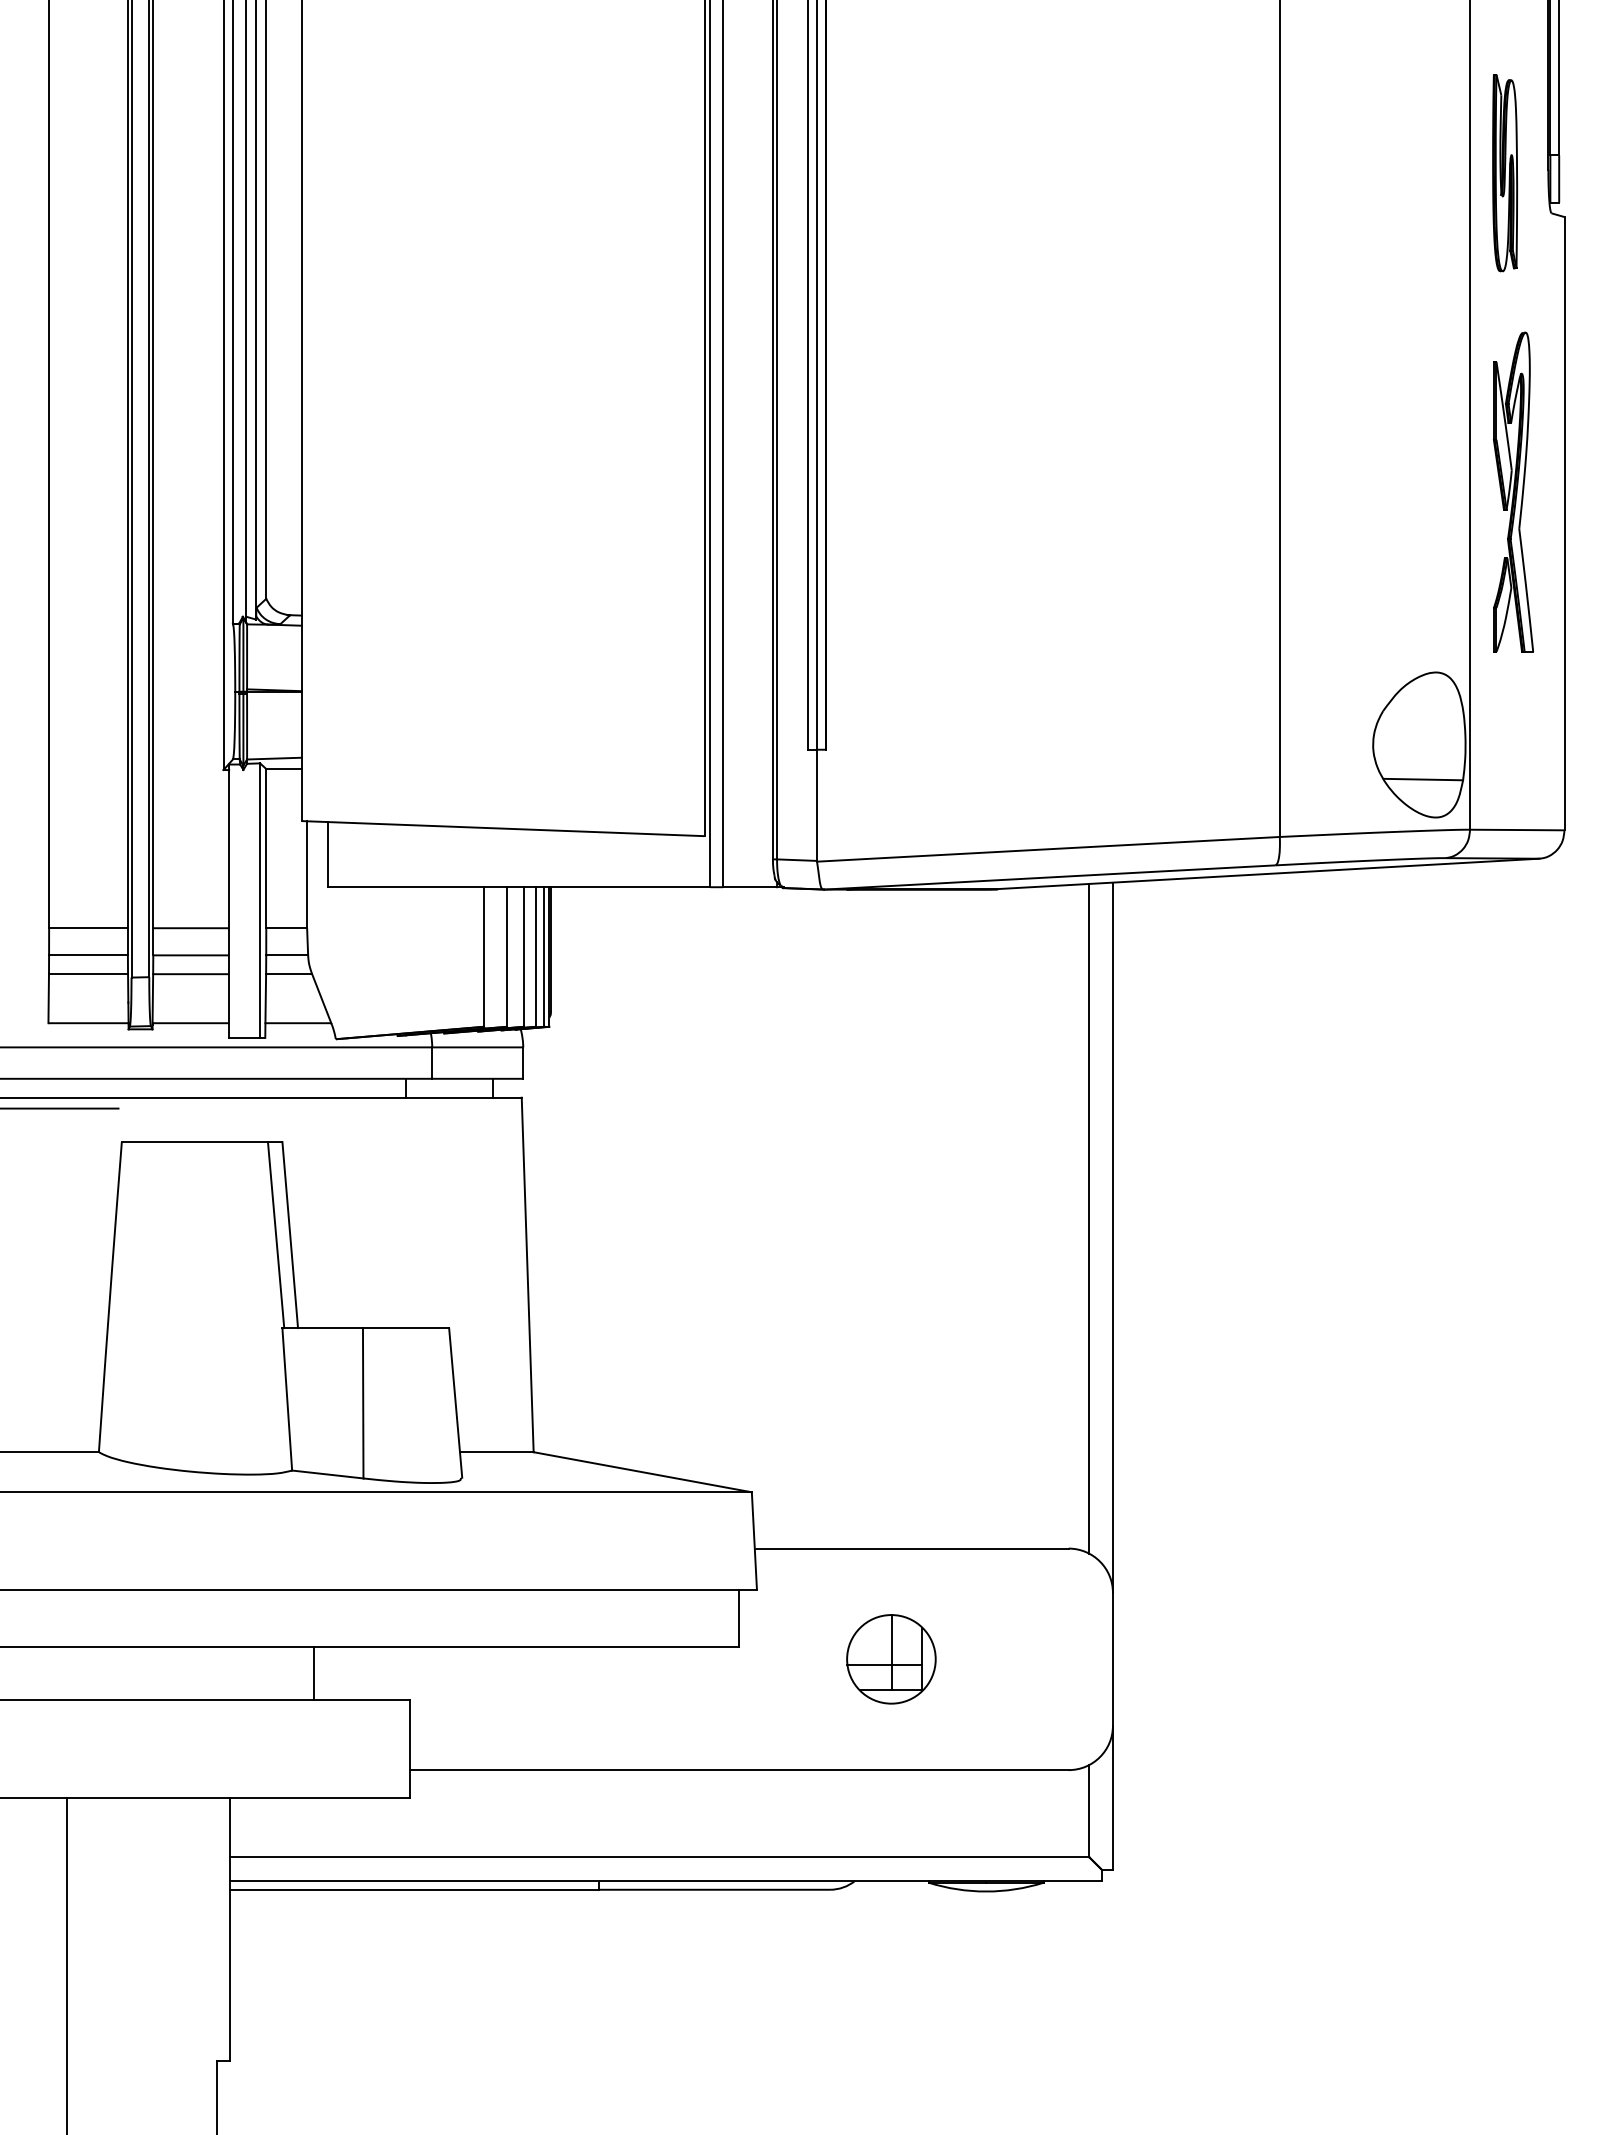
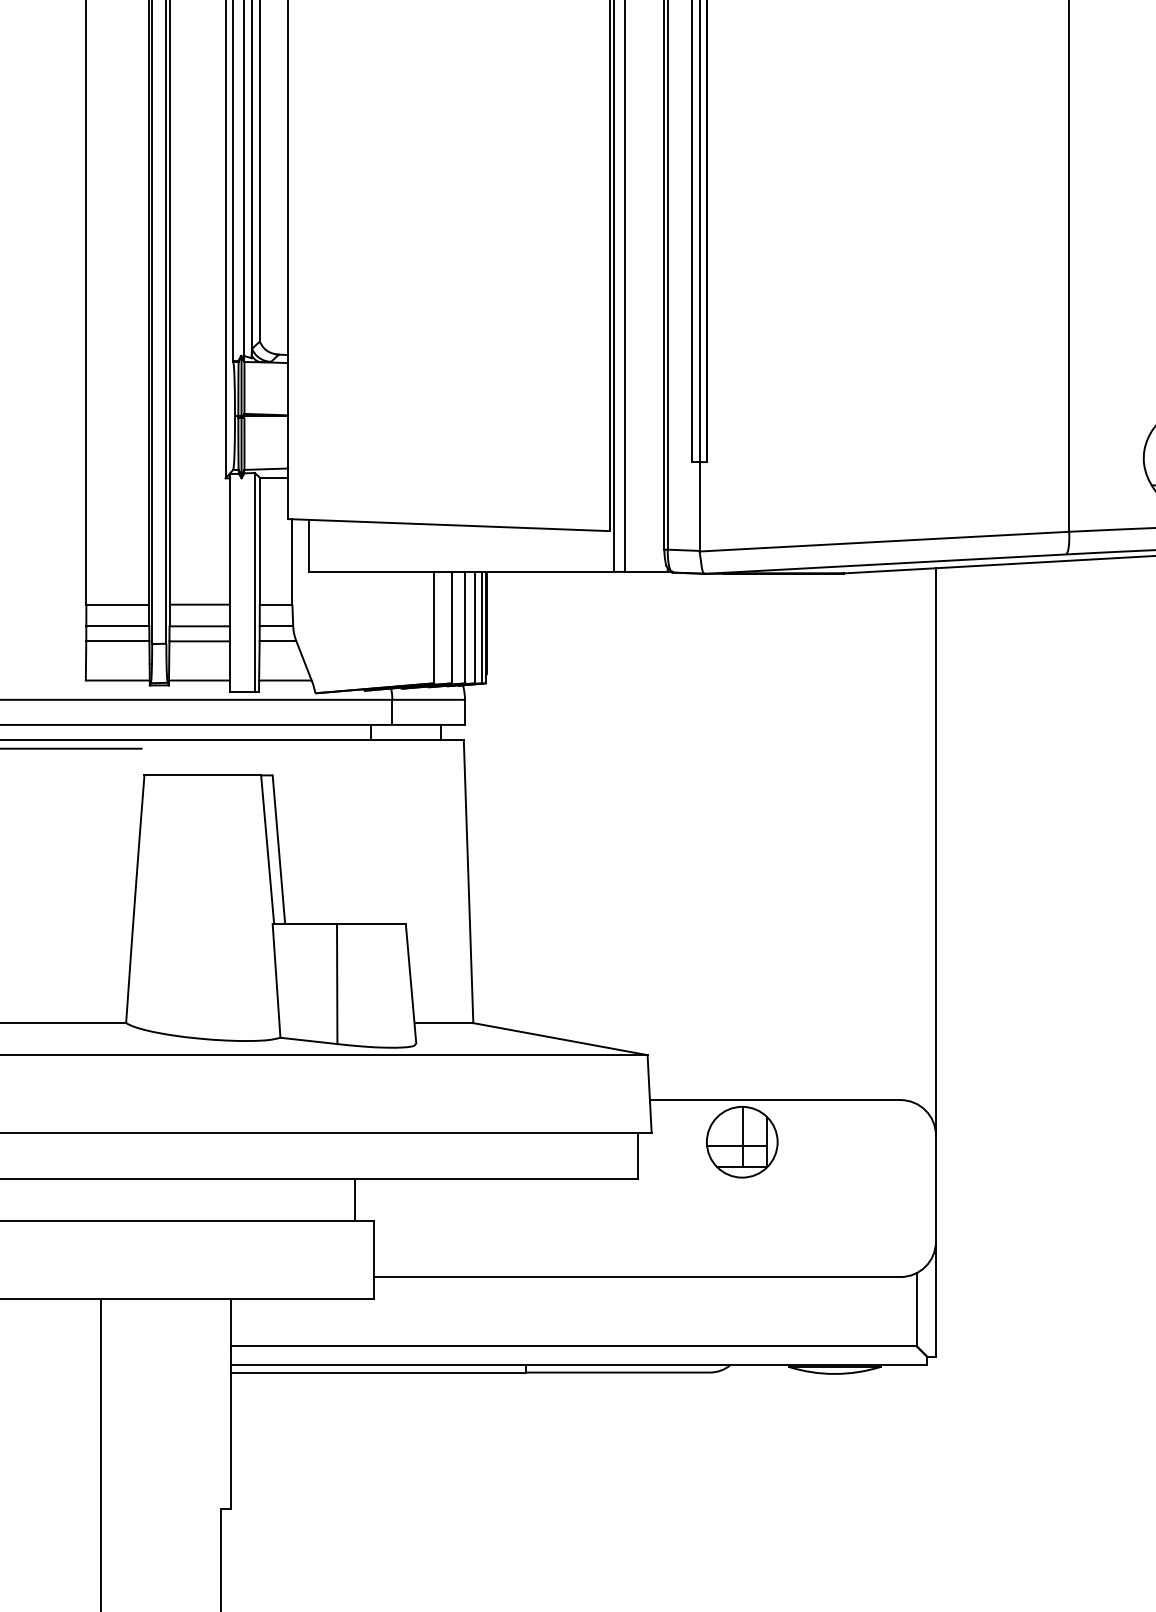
line: (1089, 1218) -> (917, 836), removed
part: (891, 1659) -> (742, 1142), moved
line: (314, 1673) -> (355, 1199), moved

